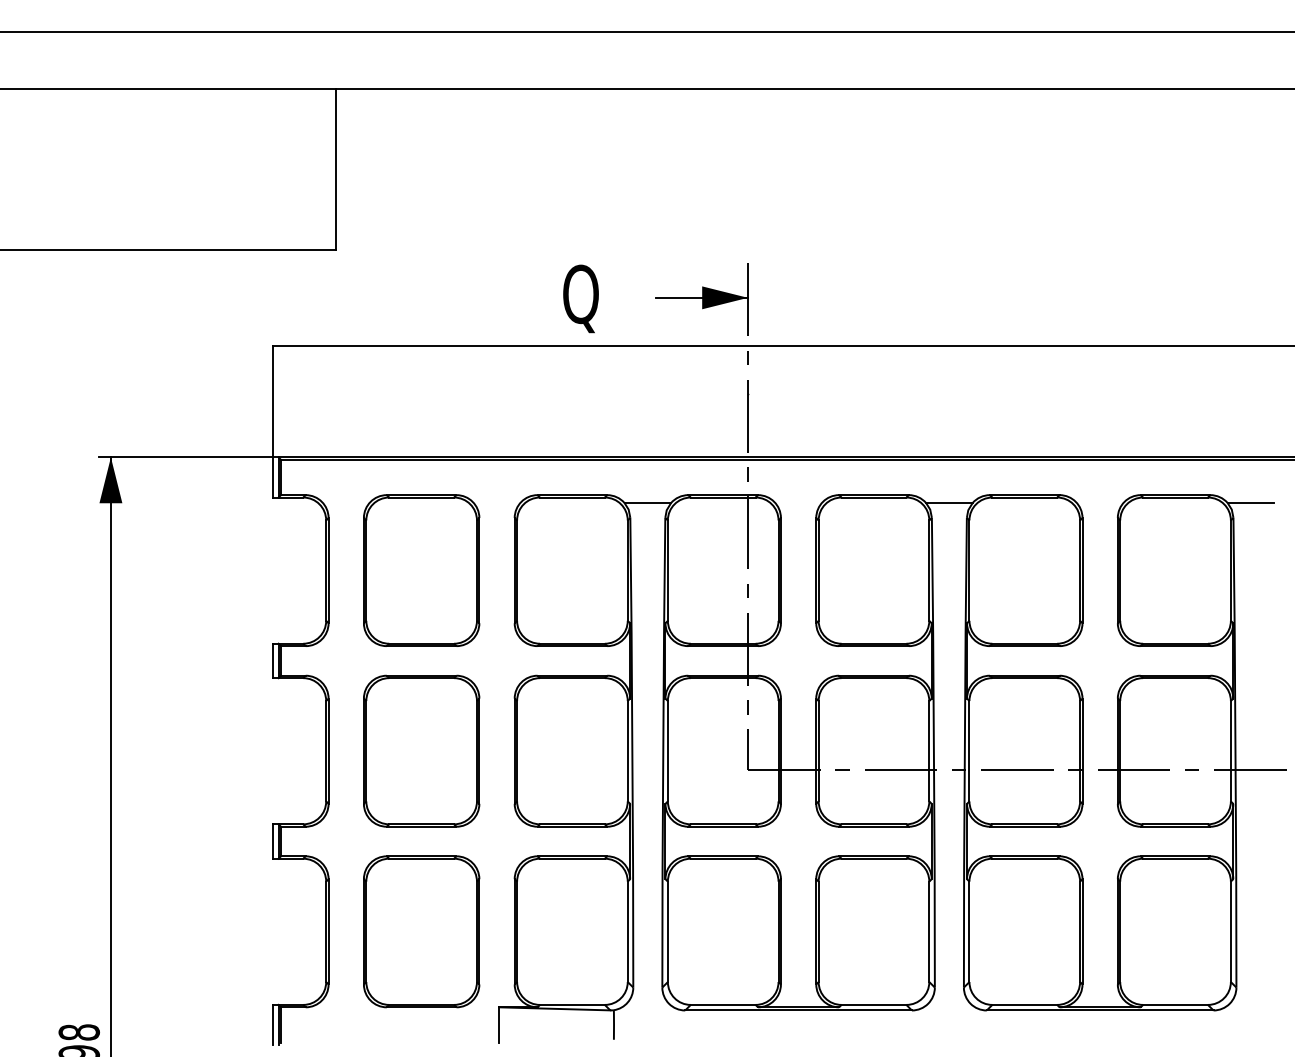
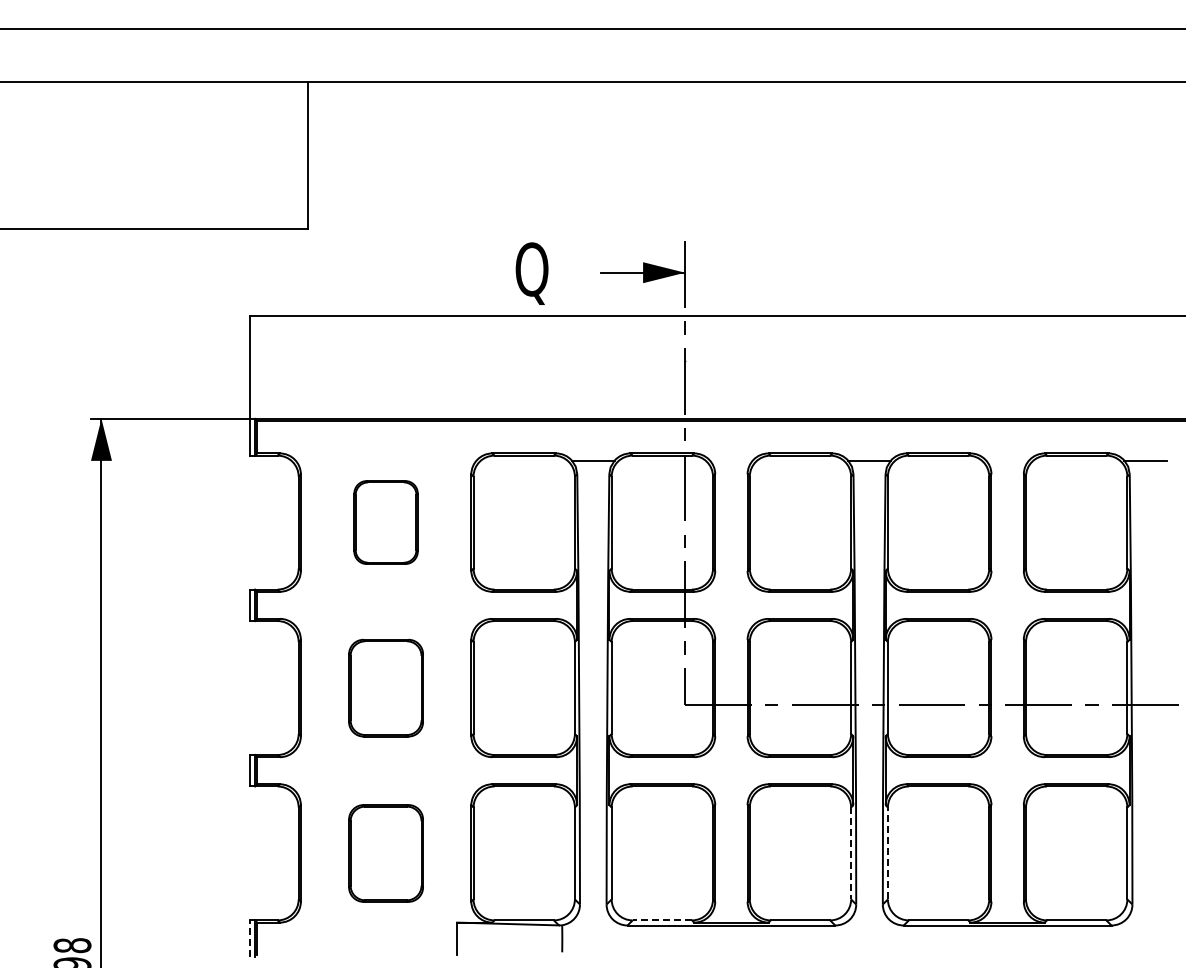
part: (420, 570) -> (385, 522), size x0.6
part: (420, 751) -> (385, 688), size x0.7
part: (420, 931) -> (385, 853), size x0.7
line: (929, 931) -> (851, 853), solid -> dashed
line: (969, 931) -> (887, 853), solid -> dashed
line: (723, 1005) -> (662, 920), solid -> dashed
line: (272, 1024) -> (249, 938), solid -> dashed

